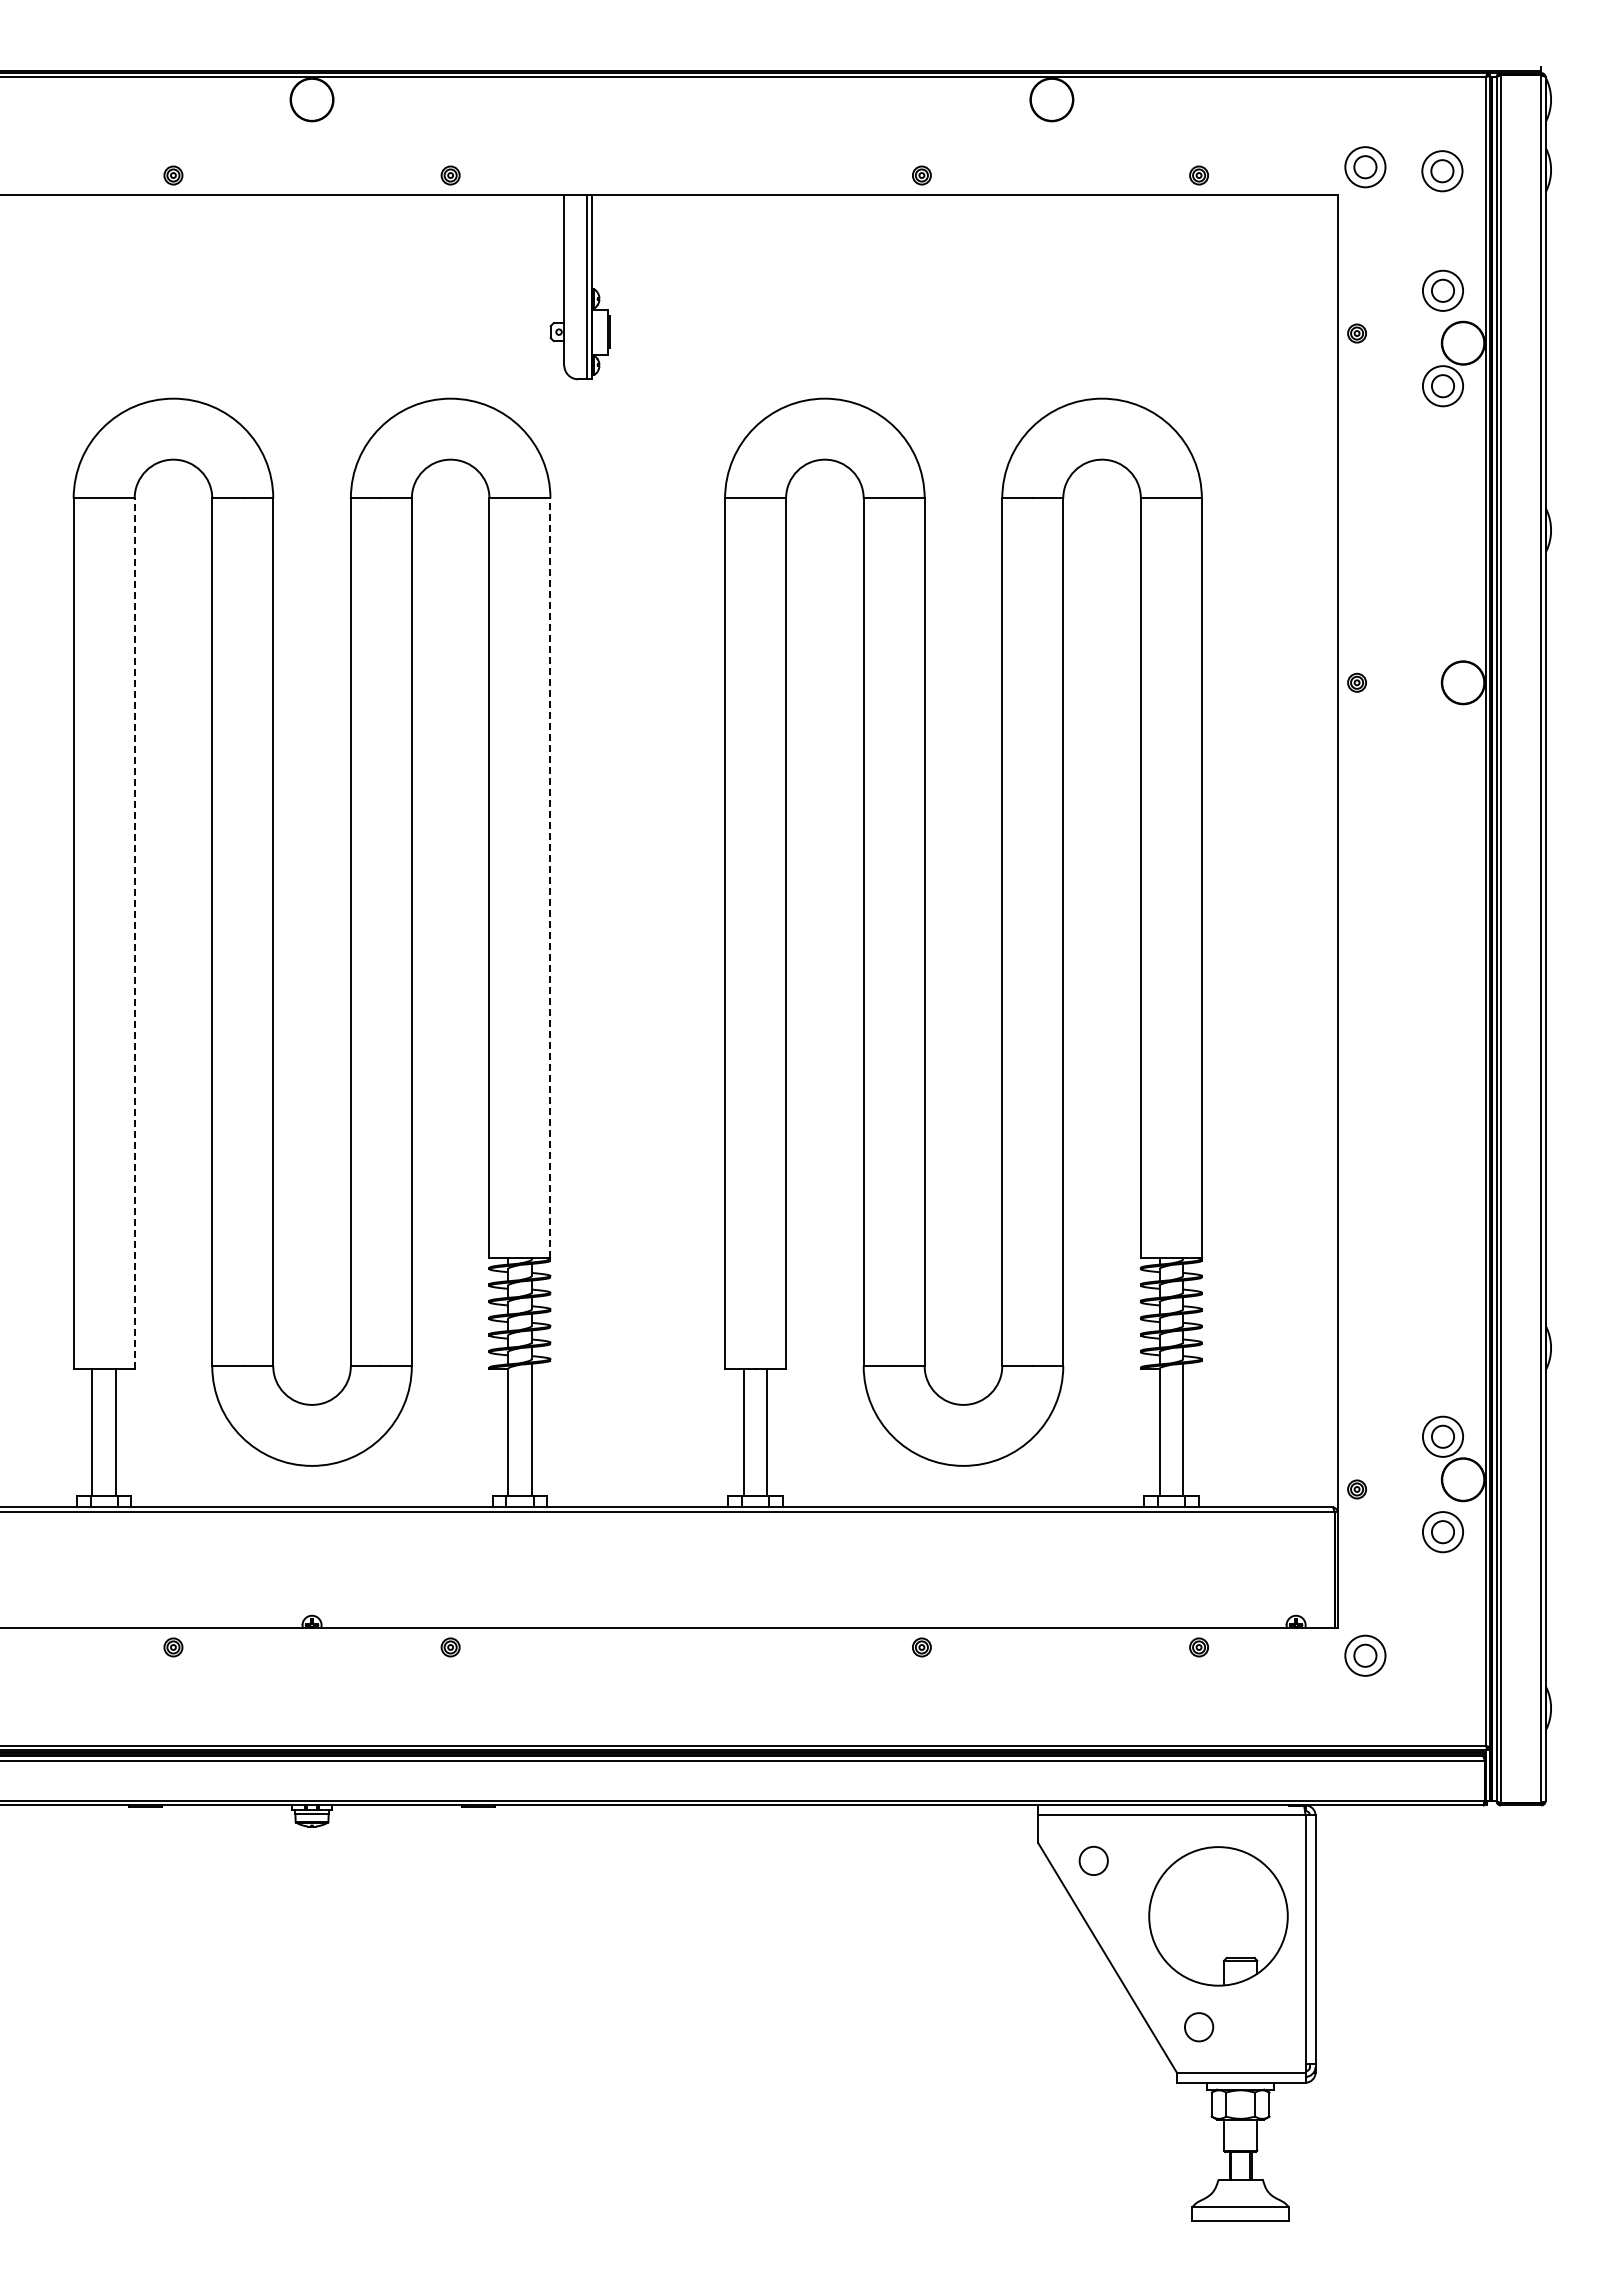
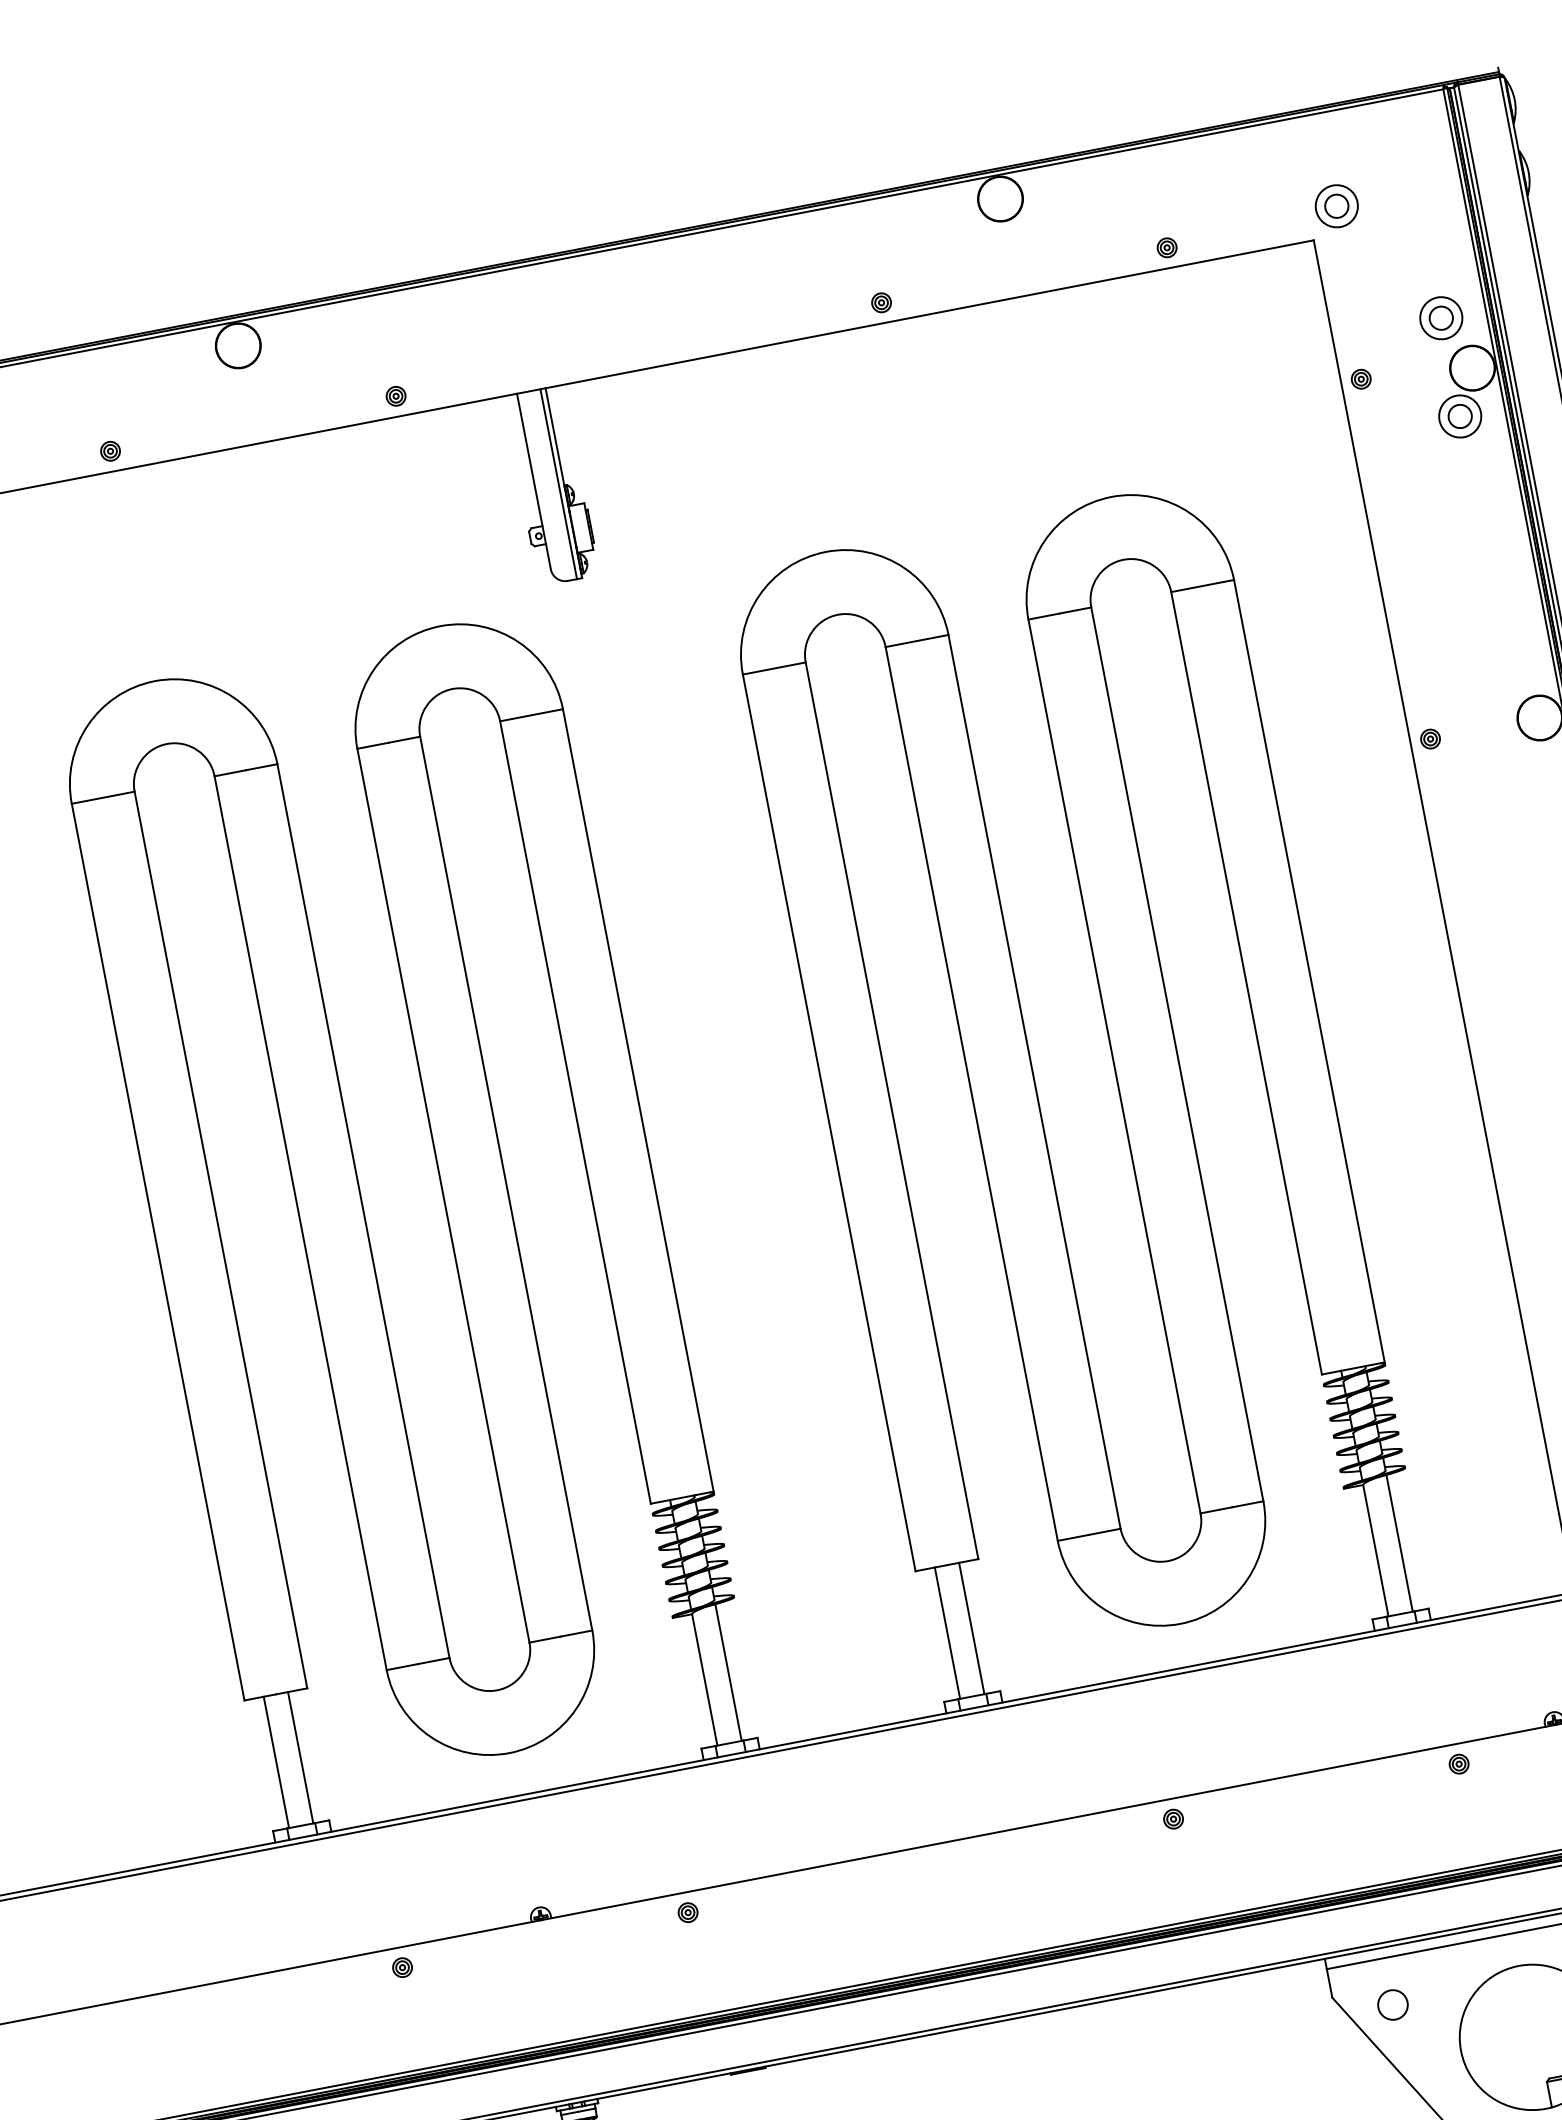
part: (1442, 171) -> (1417, 195), removed
line: (550, 878) -> (638, 1100), dashed -> solid
line: (134, 933) -> (220, 1239), dashed -> solid

